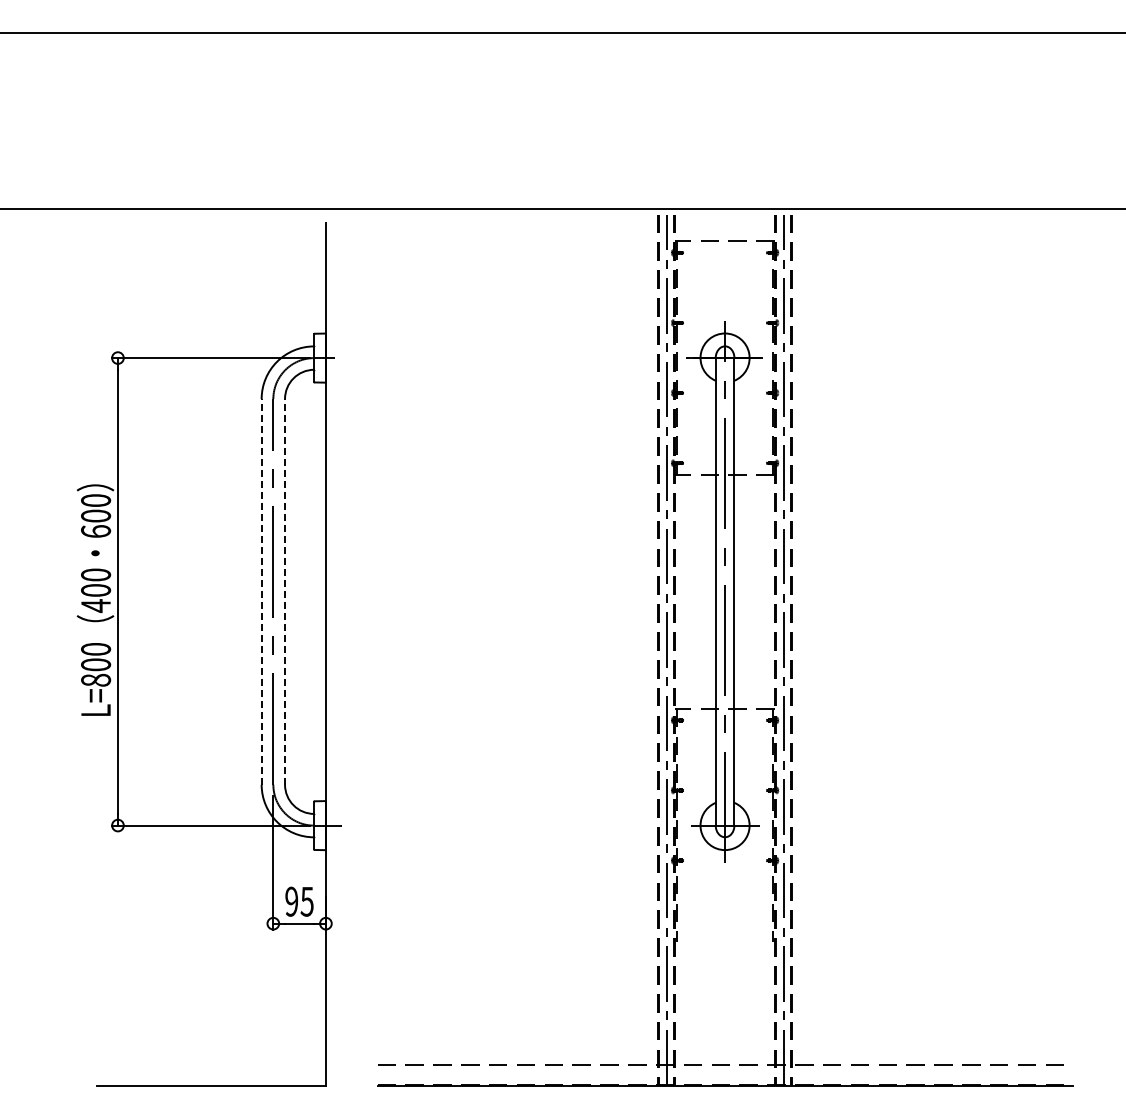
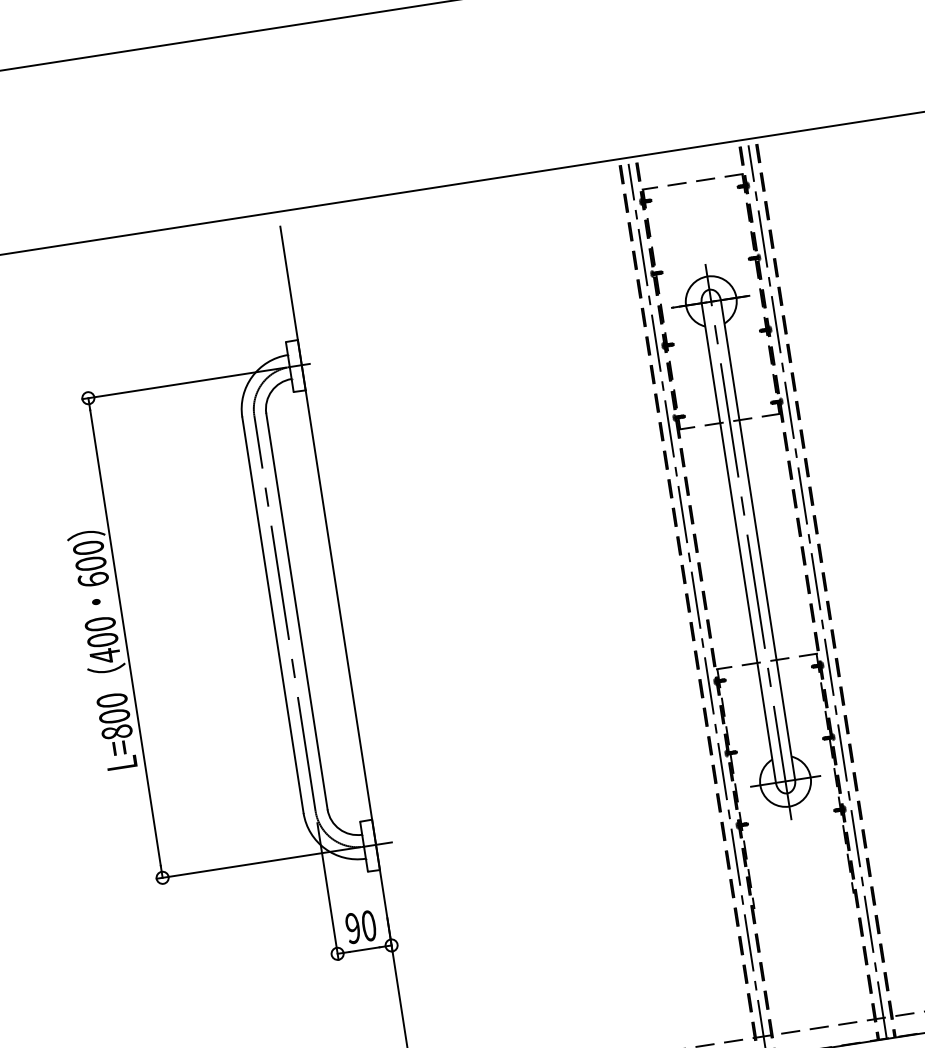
line: (261, 591) -> (272, 614), dashed -> solid
line: (285, 591) -> (297, 611), dashed -> solid
text: (306, 901) -> (368, 925), 95 -> 90

